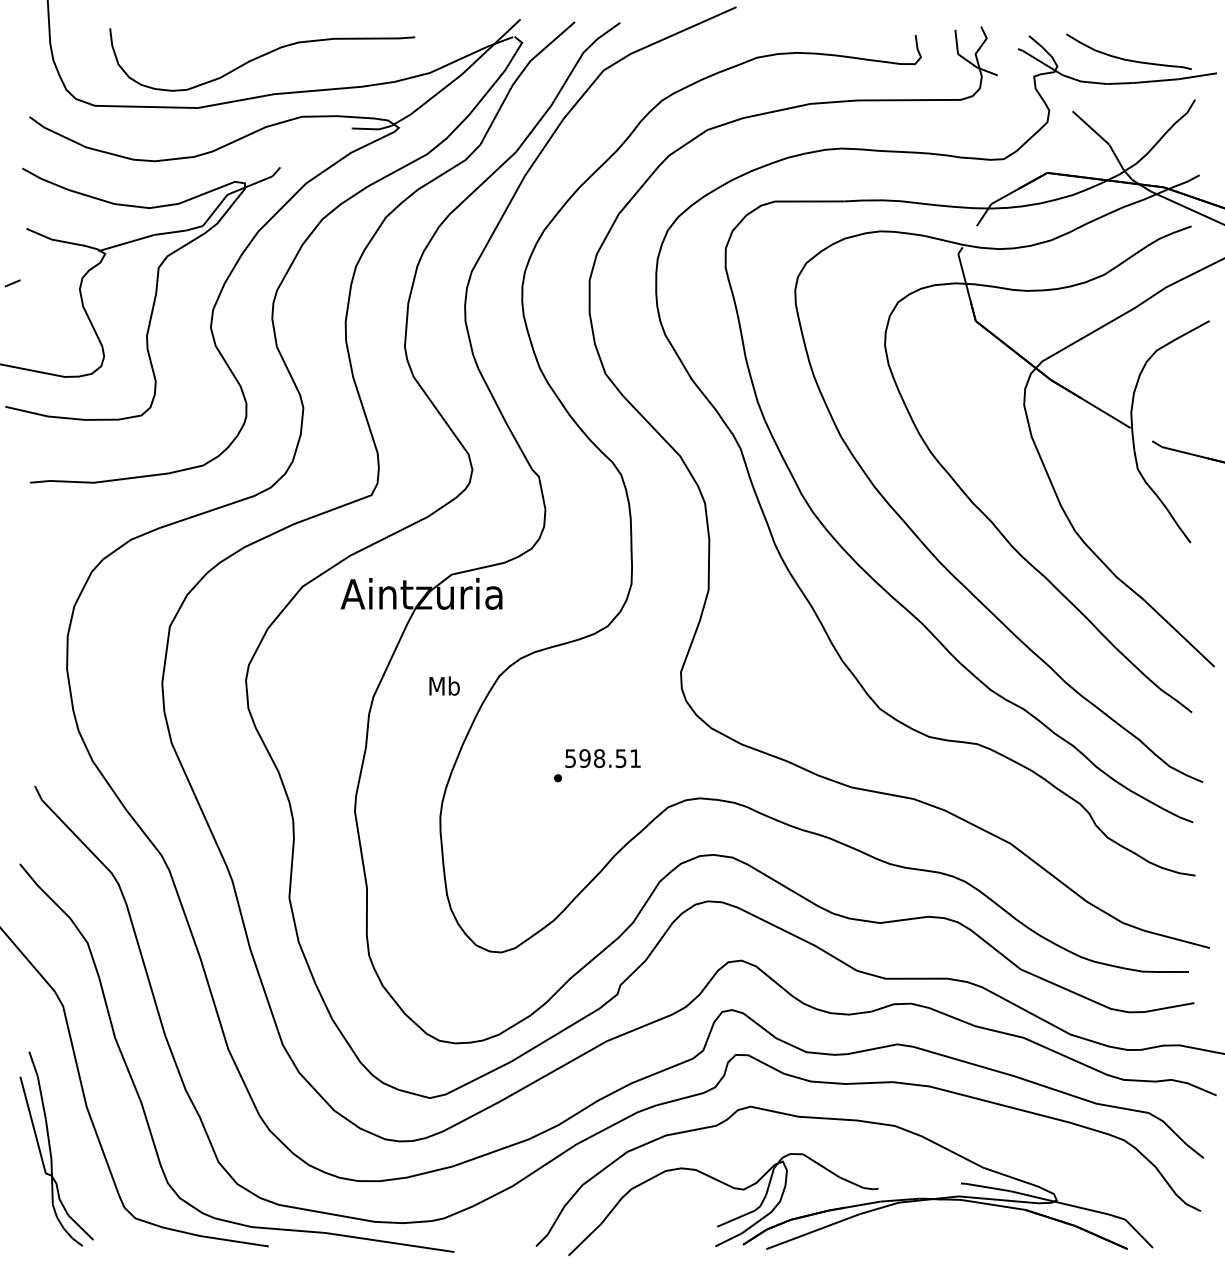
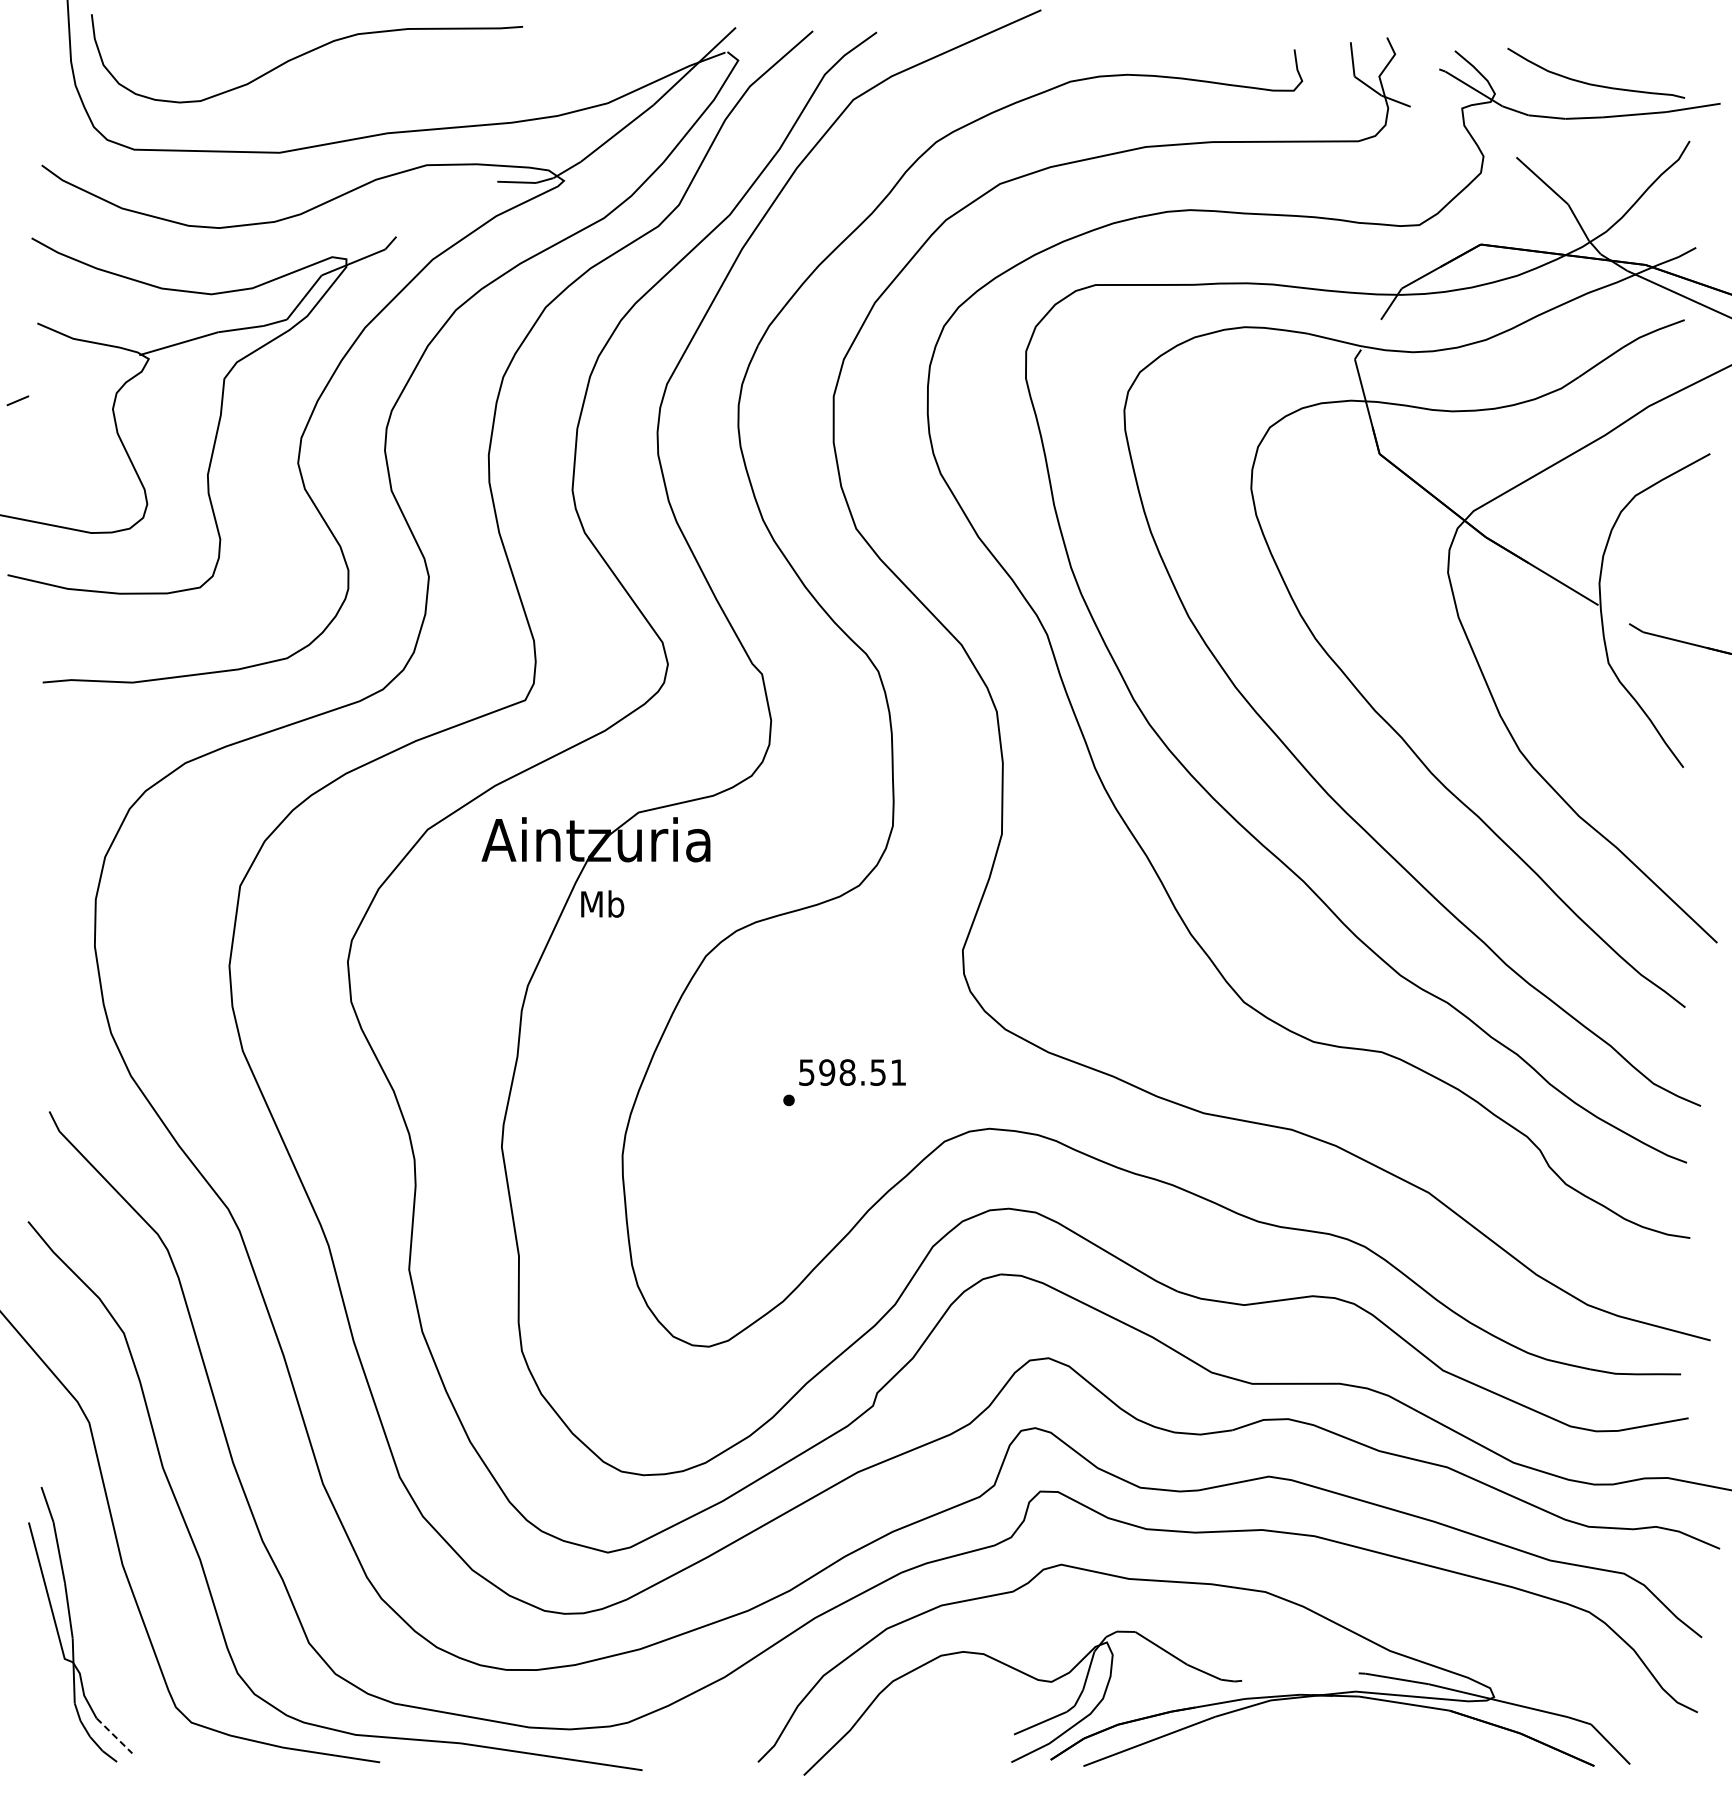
curve: (262, 56) -> (306, 54), moved
text: (444, 685) -> (602, 903), moved
line: (80, 1228) -> (114, 1736), solid -> dashed

